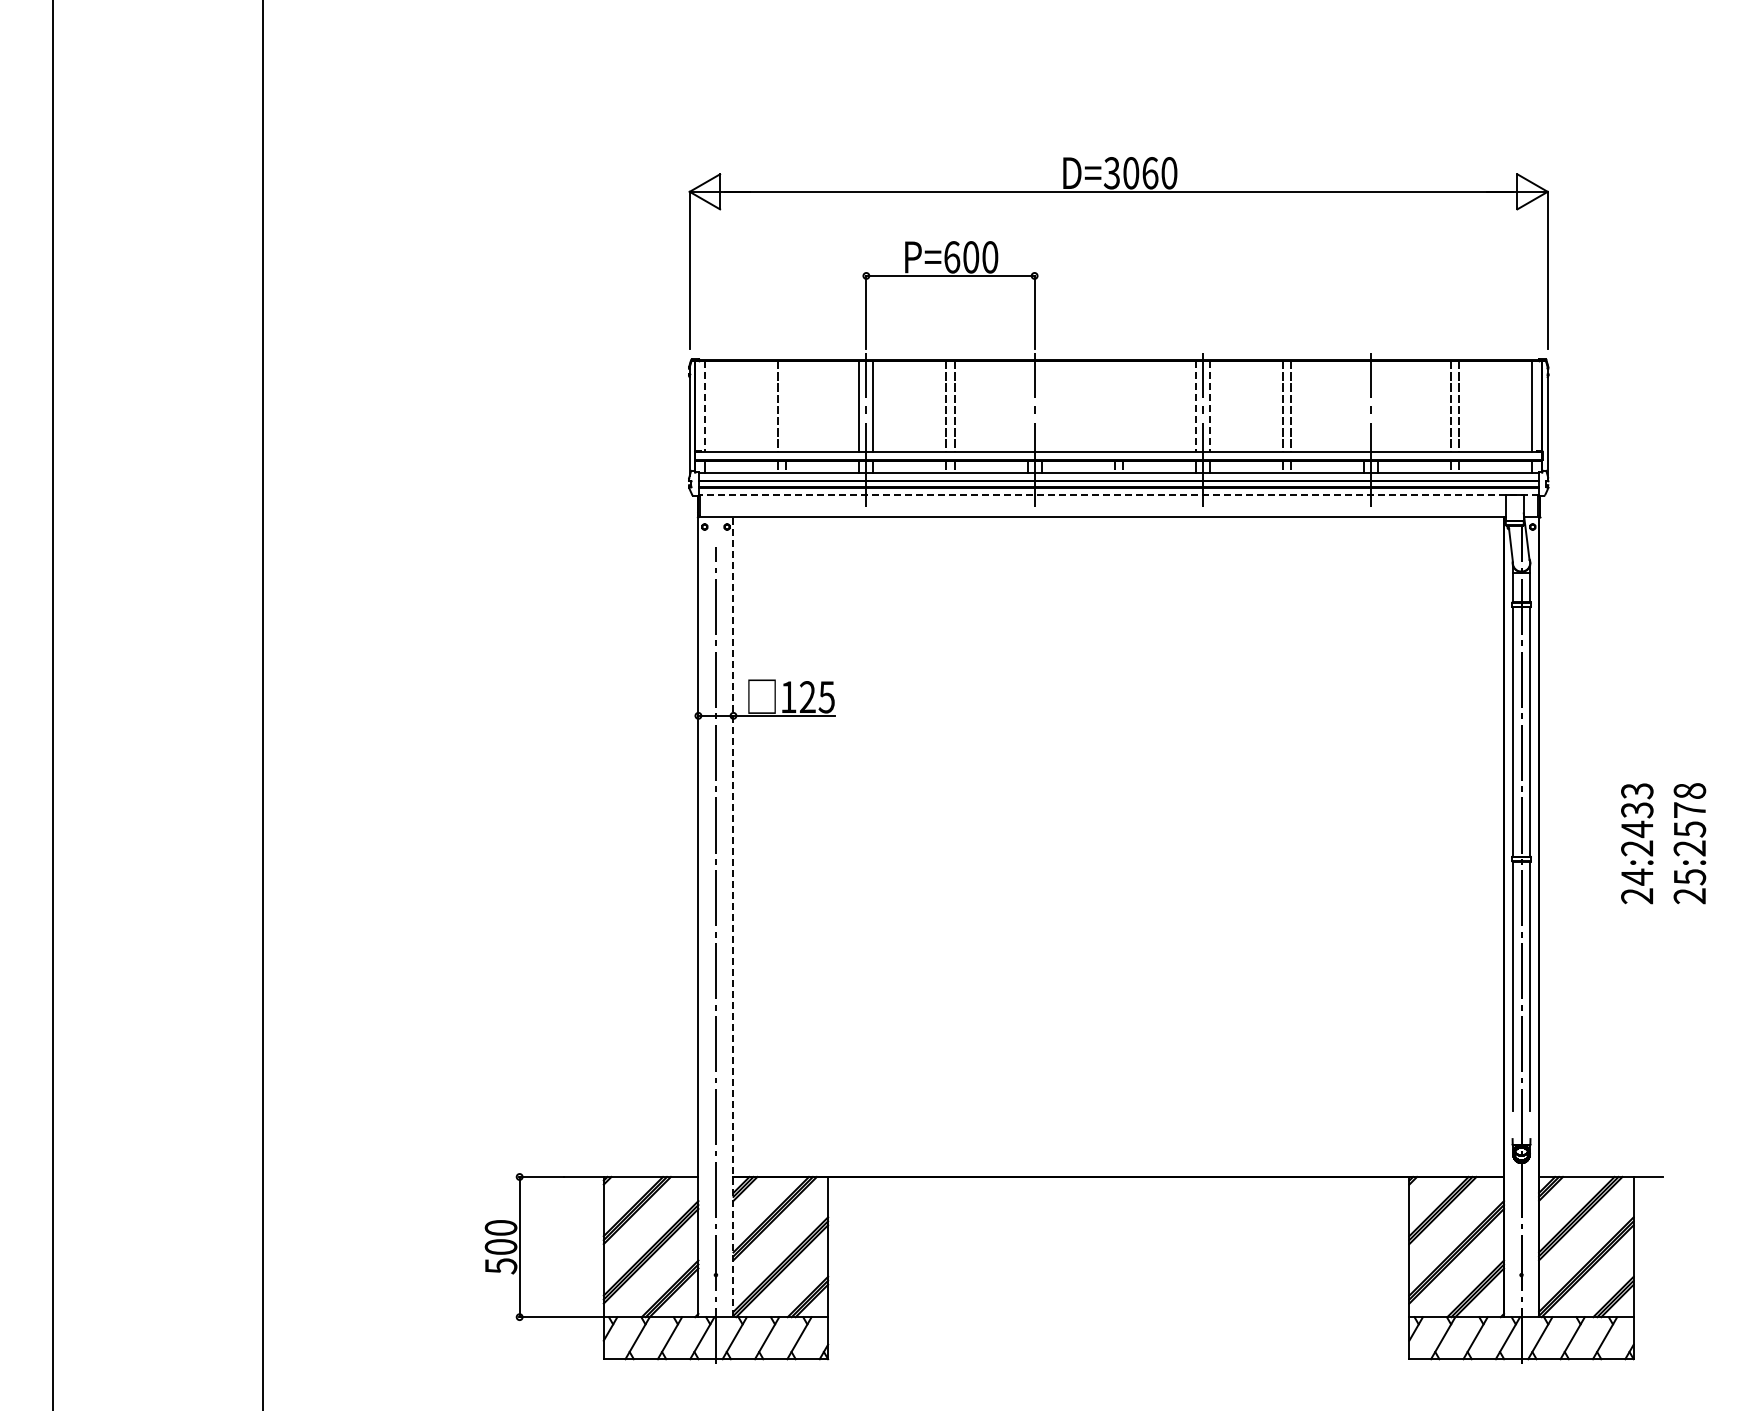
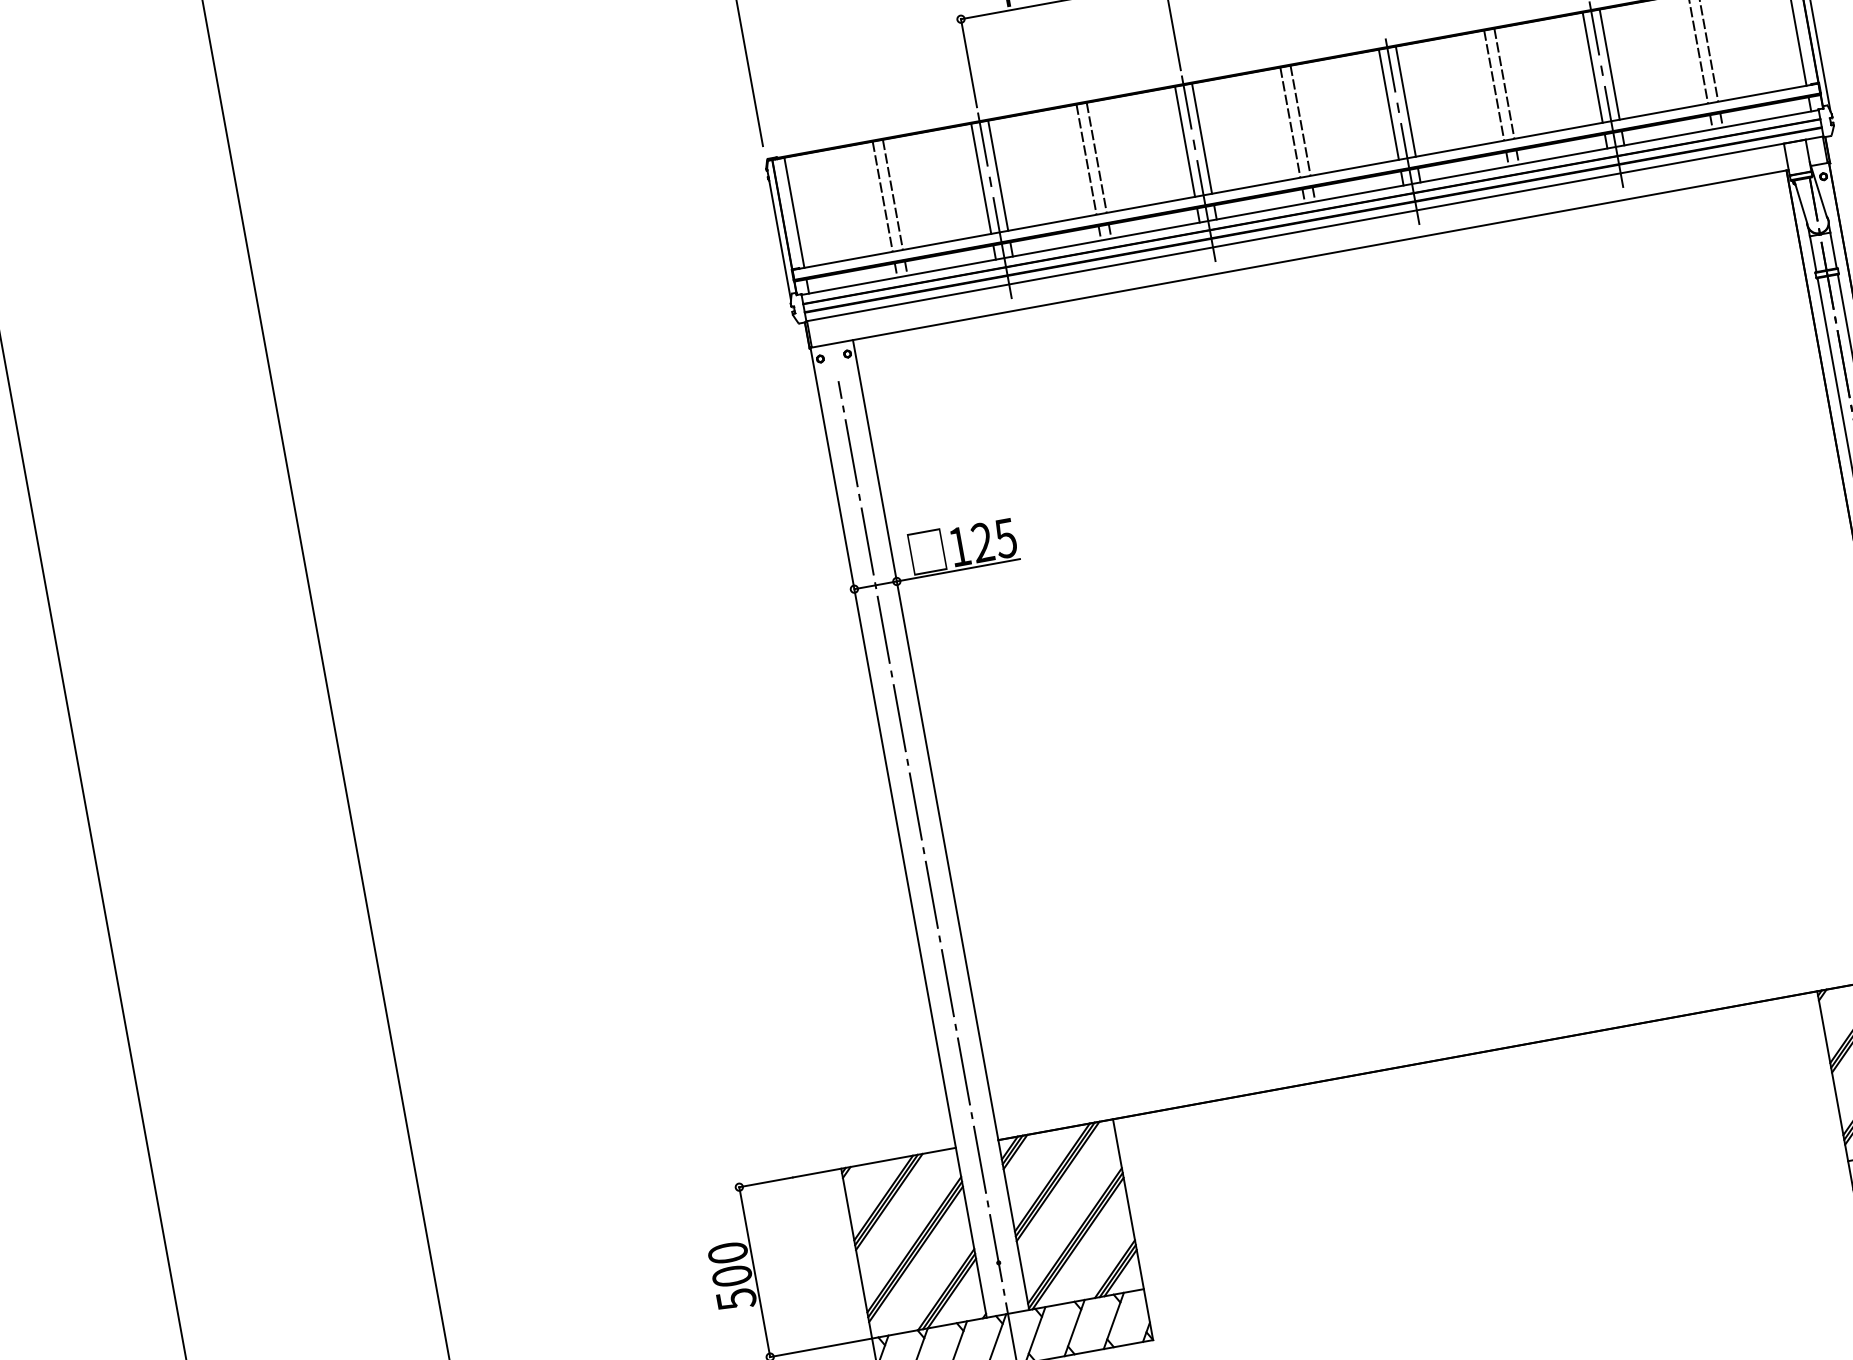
line: (786, 405) -> (892, 193), added
line: (1027, 405) -> (1184, 140), added
line: (1041, 405) -> (1201, 137), added
line: (1114, 405) -> (1290, 121), added
line: (1122, 405) -> (1299, 119), added
line: (1364, 405) -> (1593, 66), added
line: (1378, 405) -> (1609, 63), added
line: (705, 406) -> (794, 212), dashed -> solid
line: (1195, 406) -> (1388, 104), dashed -> solid
line: (1209, 406) -> (1405, 101), dashed -> solid
line: (1118, 494) -> (1314, 228), dashed -> solid
line: (733, 916) -> (941, 824), dashed -> solid

